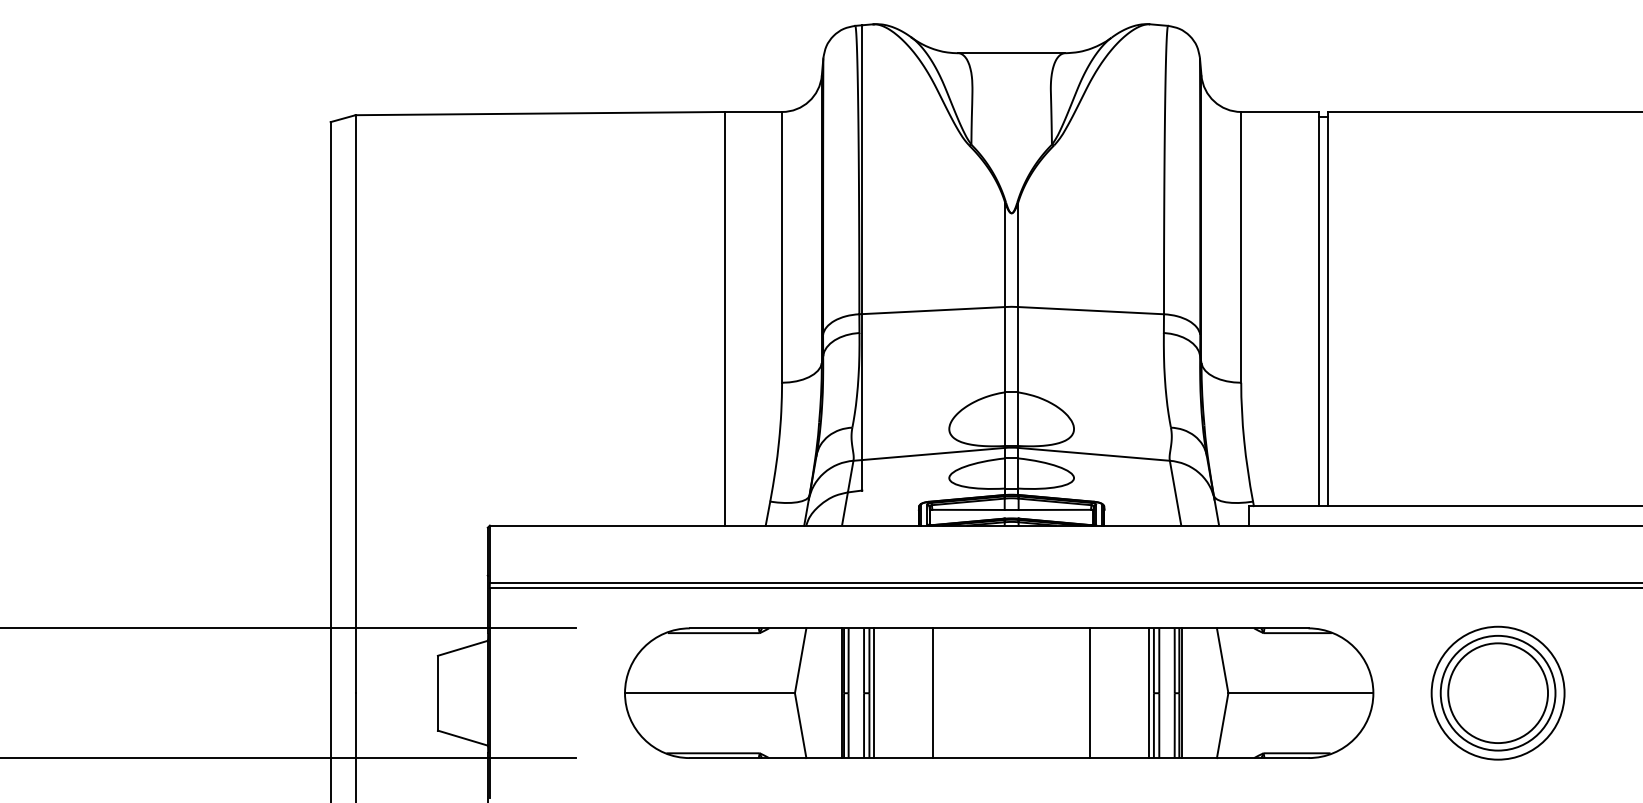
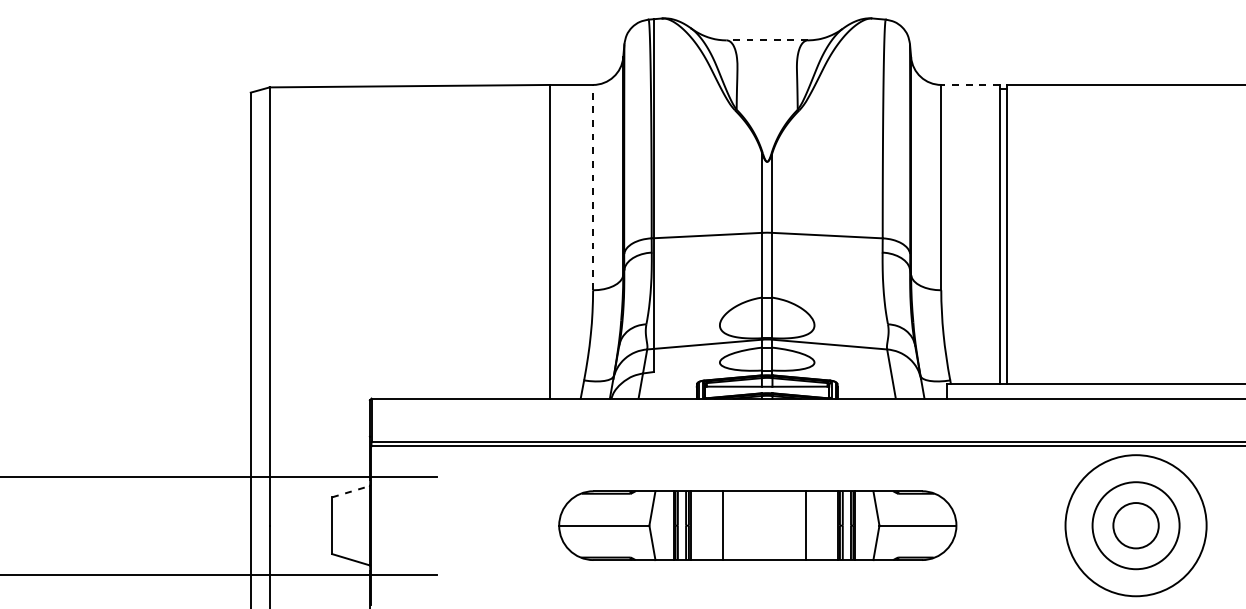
line: (1011, 53) -> (767, 40), solid -> dashed
line: (1279, 111) -> (970, 84), solid -> dashed
line: (782, 246) -> (593, 186), solid -> dashed
line: (463, 648) -> (351, 491), solid -> dashed
part: (999, 692) -> (757, 525), size x0.7
circle: (1497, 692) -> (1135, 525), size x1.4
circle: (1498, 693) -> (1136, 525), size x0.6

